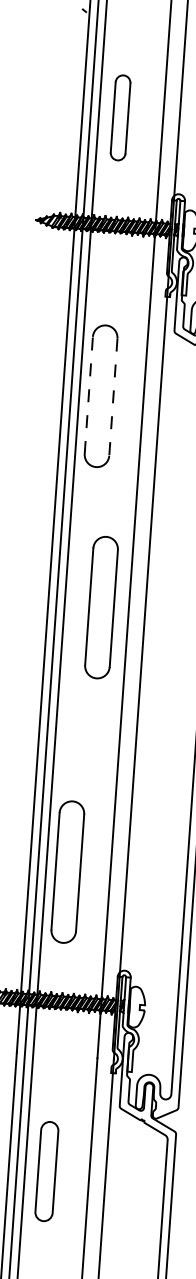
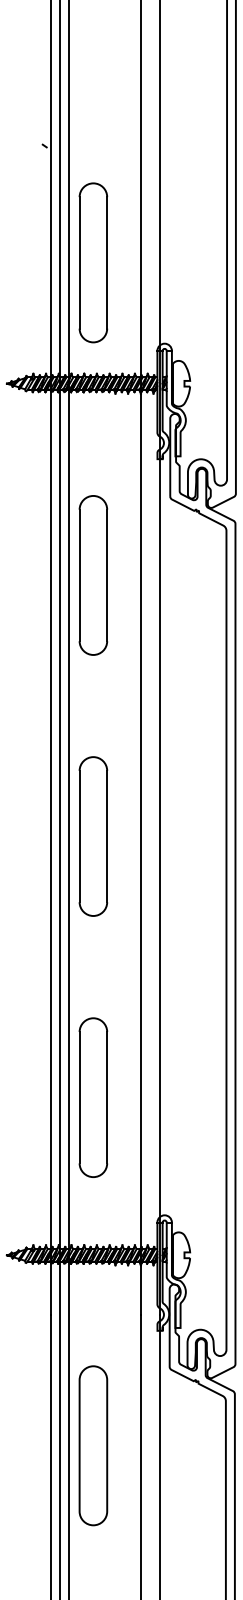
part: (120, 117) -> (93, 262), size x1.67
line: (88, 395) -> (79, 575), dashed -> solid
line: (113, 397) -> (107, 575), dashed -> solid
part: (101, 607) -> (93, 836), moved
part: (67, 871) -> (93, 1097), moved
part: (46, 1171) -> (93, 1445), size x1.43

